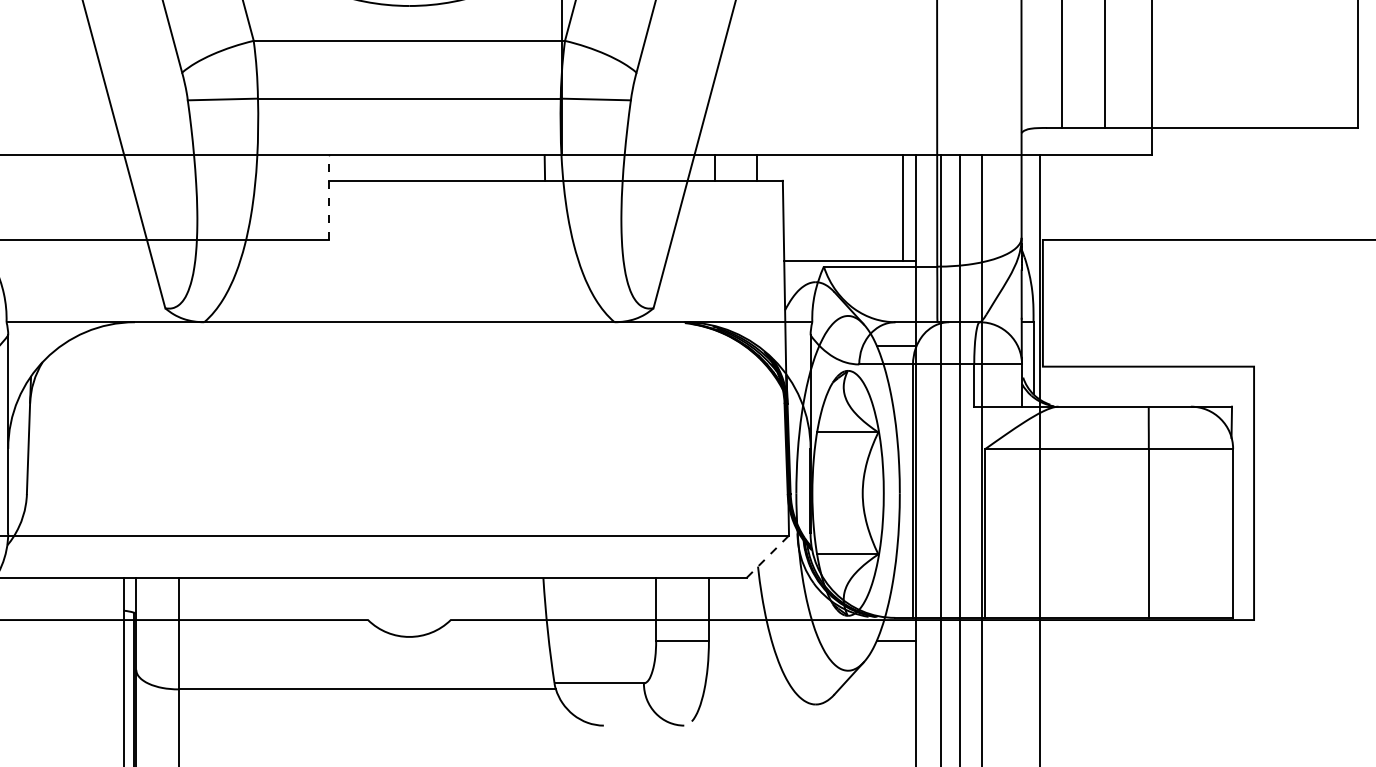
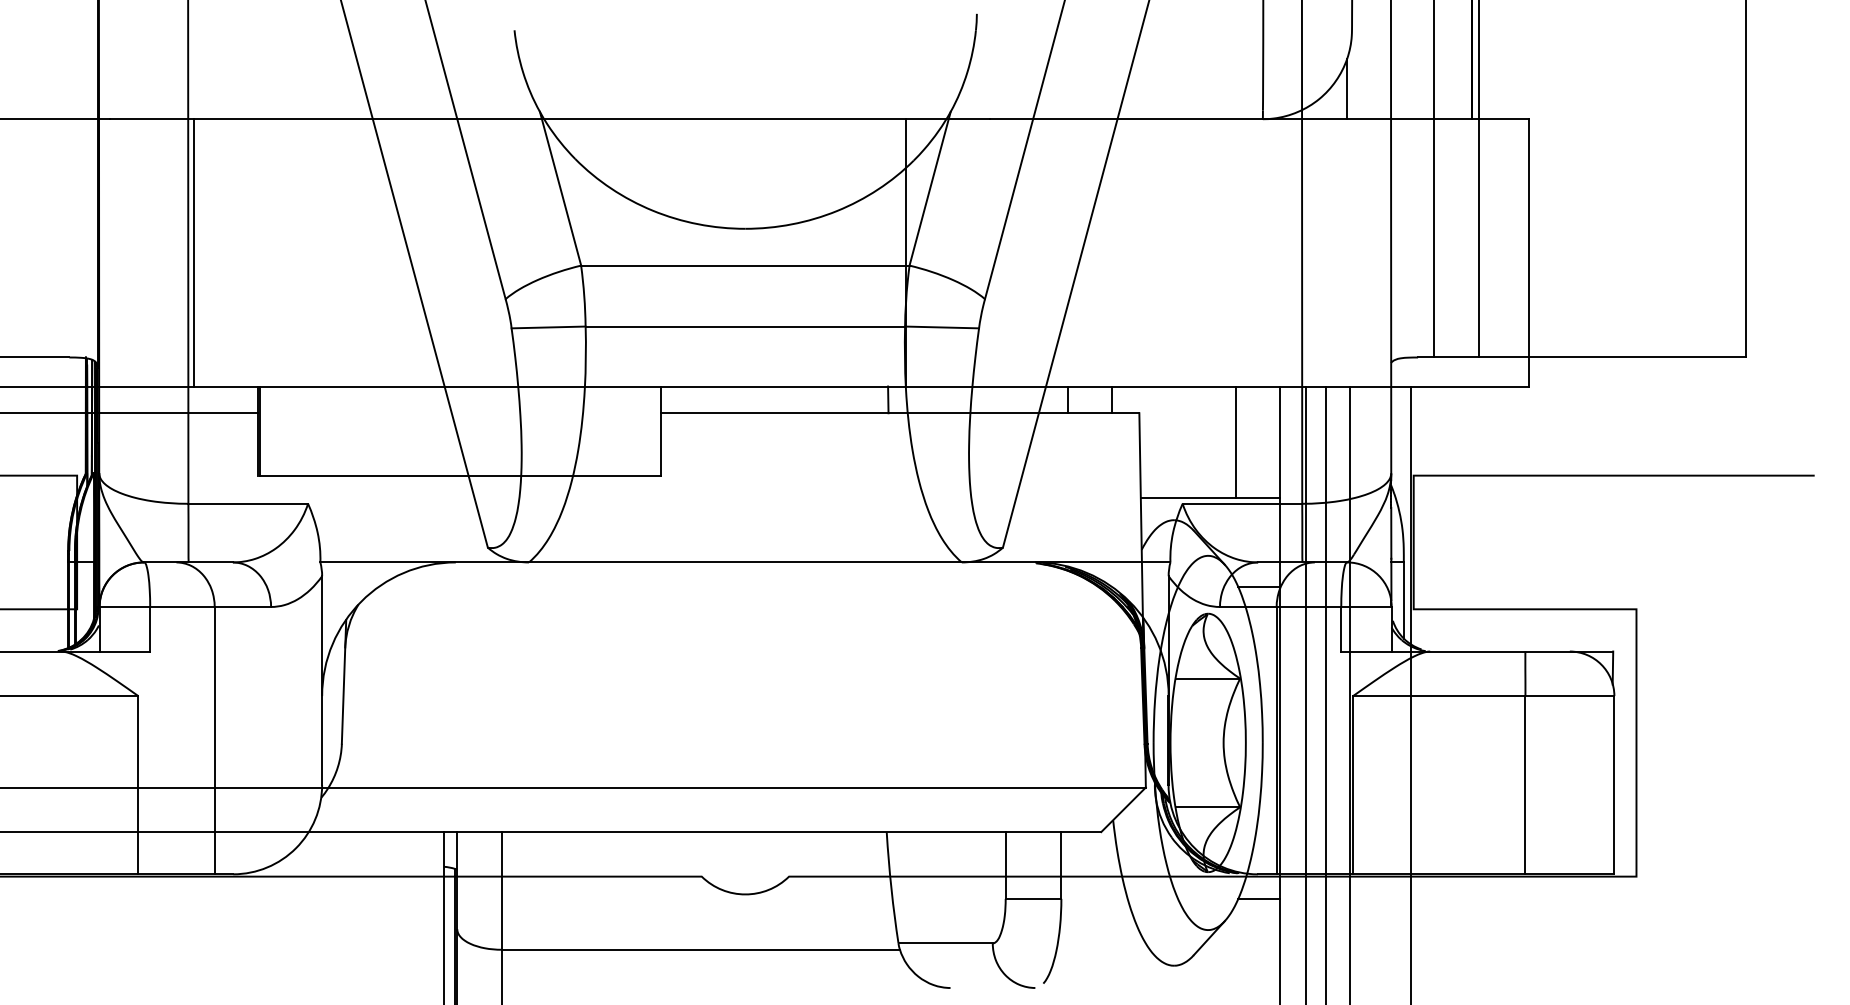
line: (328, 198) -> (660, 431), dashed -> solid
line: (903, 207) -> (1235, 441), moved
line: (767, 556) -> (1123, 809), dashed -> solid

